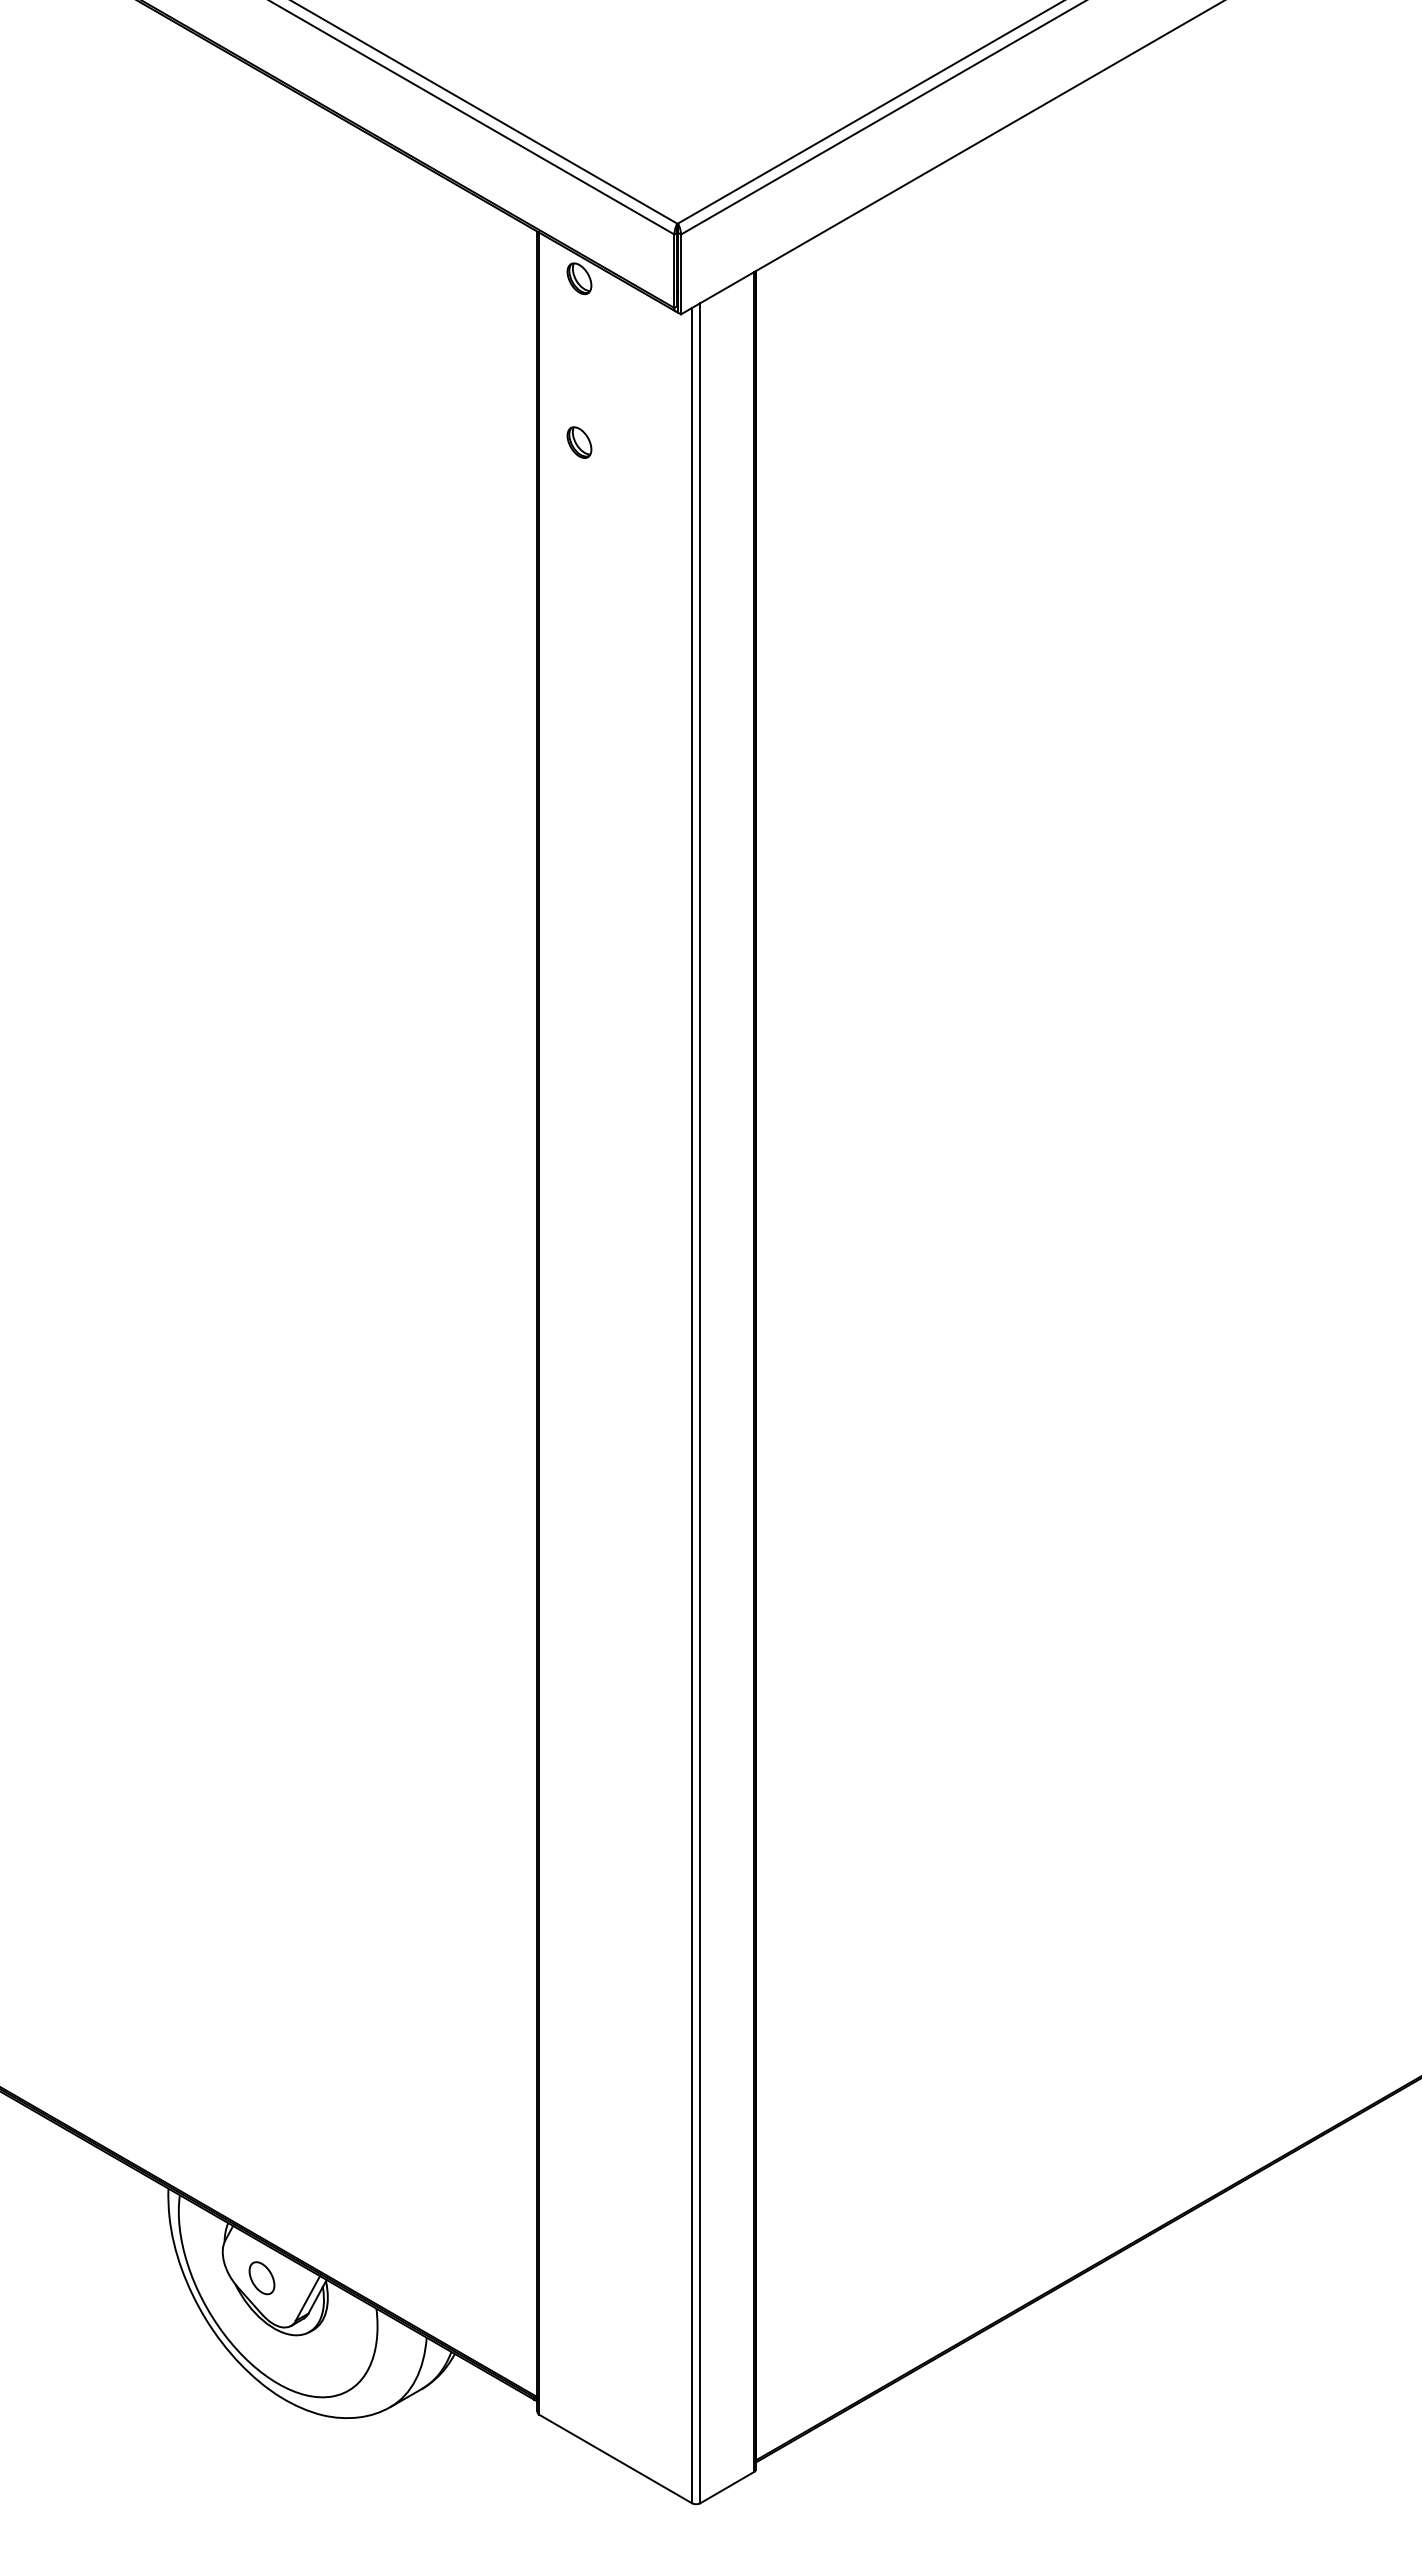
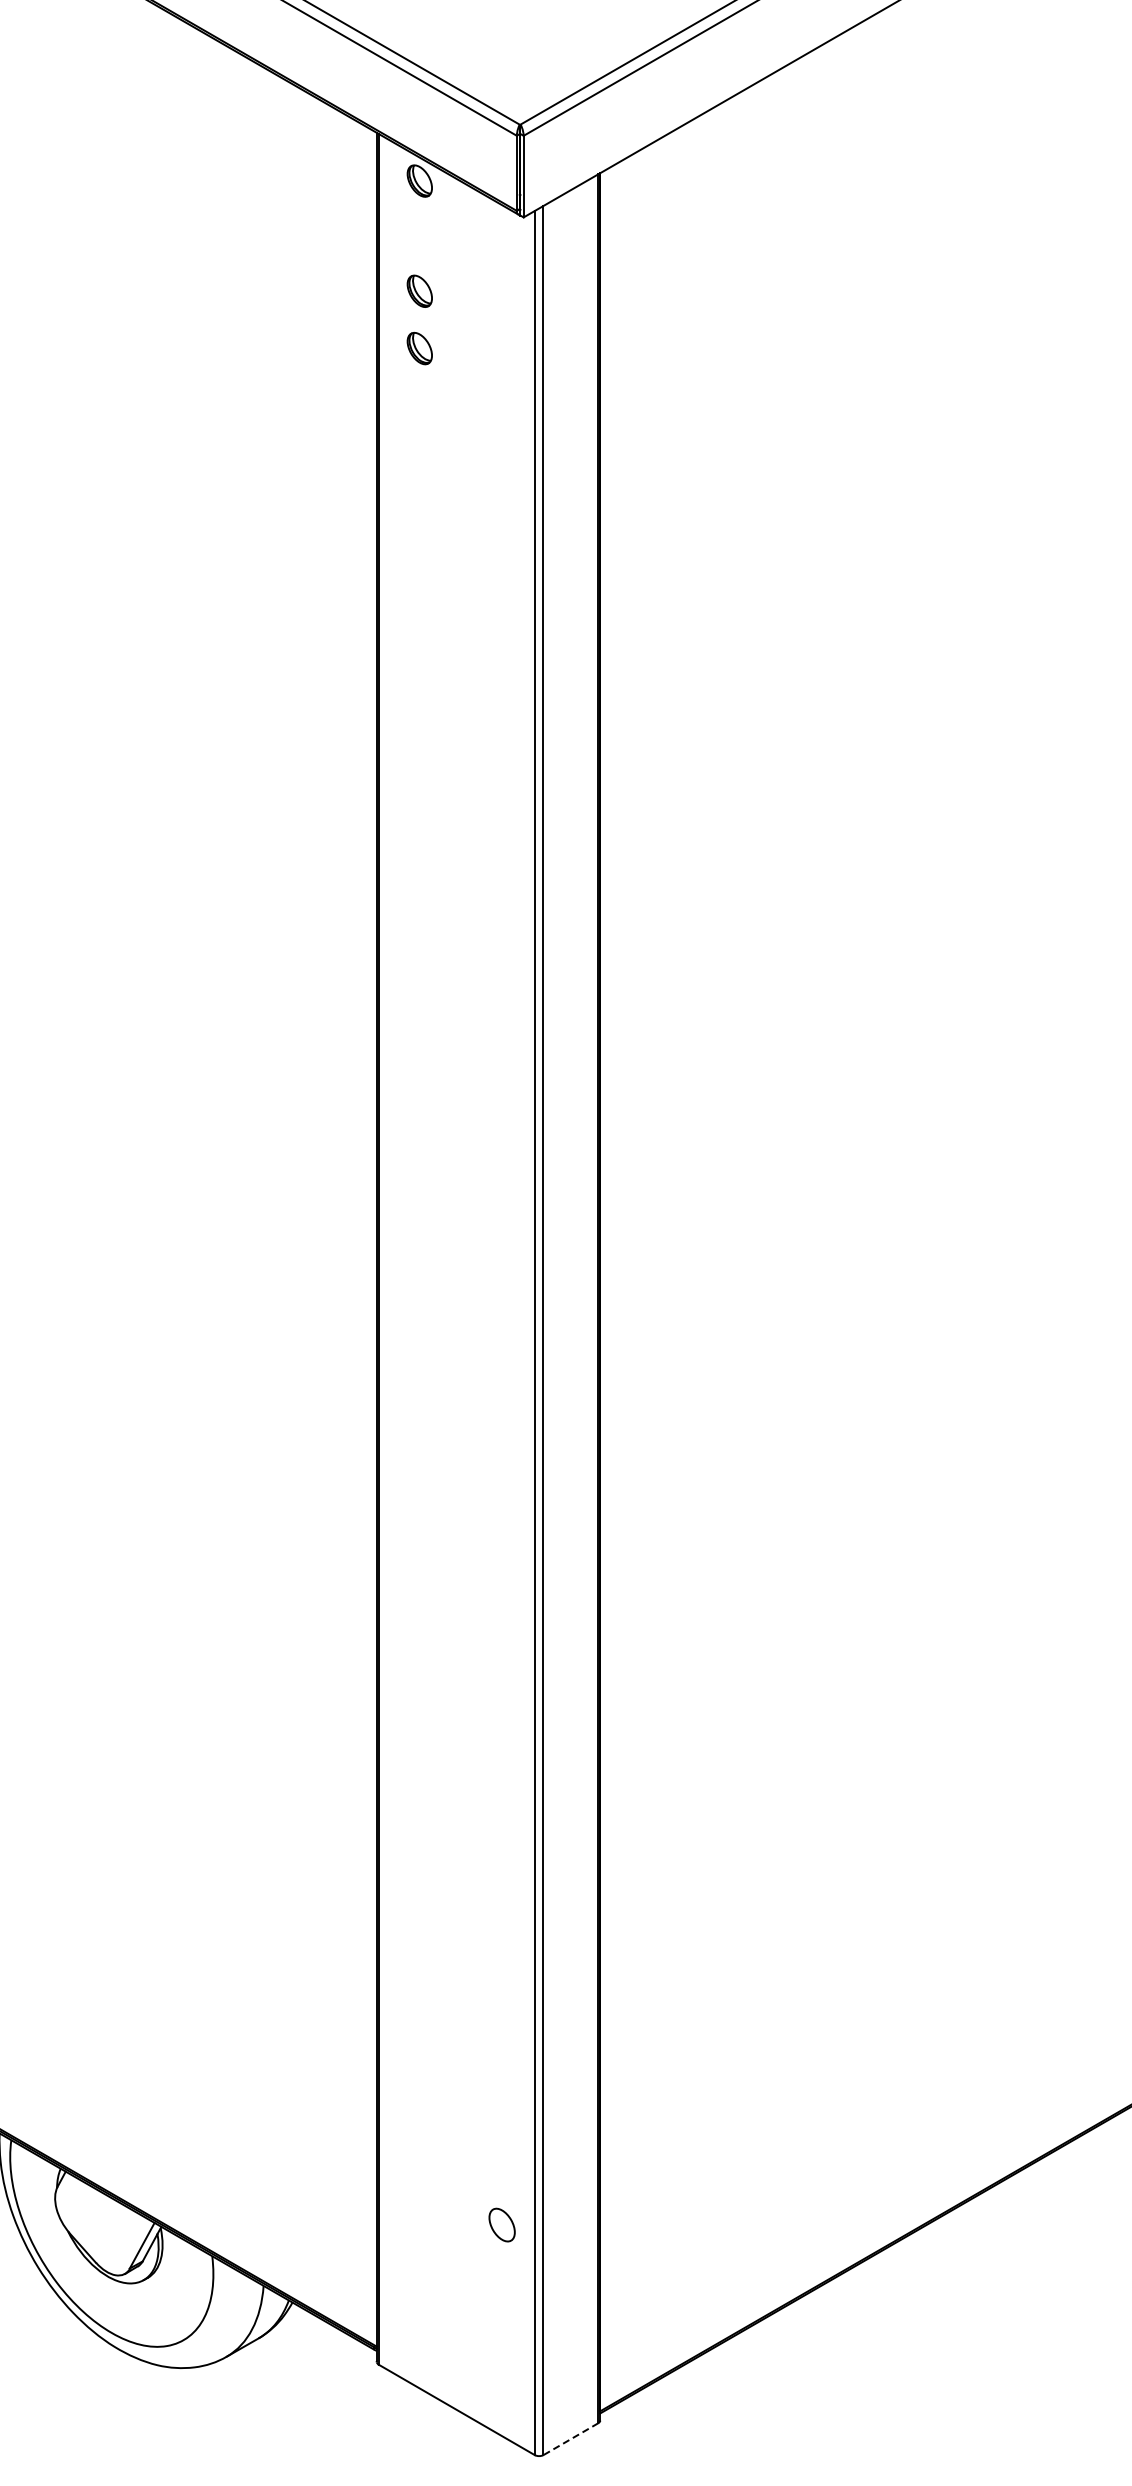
part: (579, 386) -> (419, 291), added
part: (261, 2278) -> (501, 2225), moved
line: (726, 2487) -> (570, 2439), solid -> dashed

